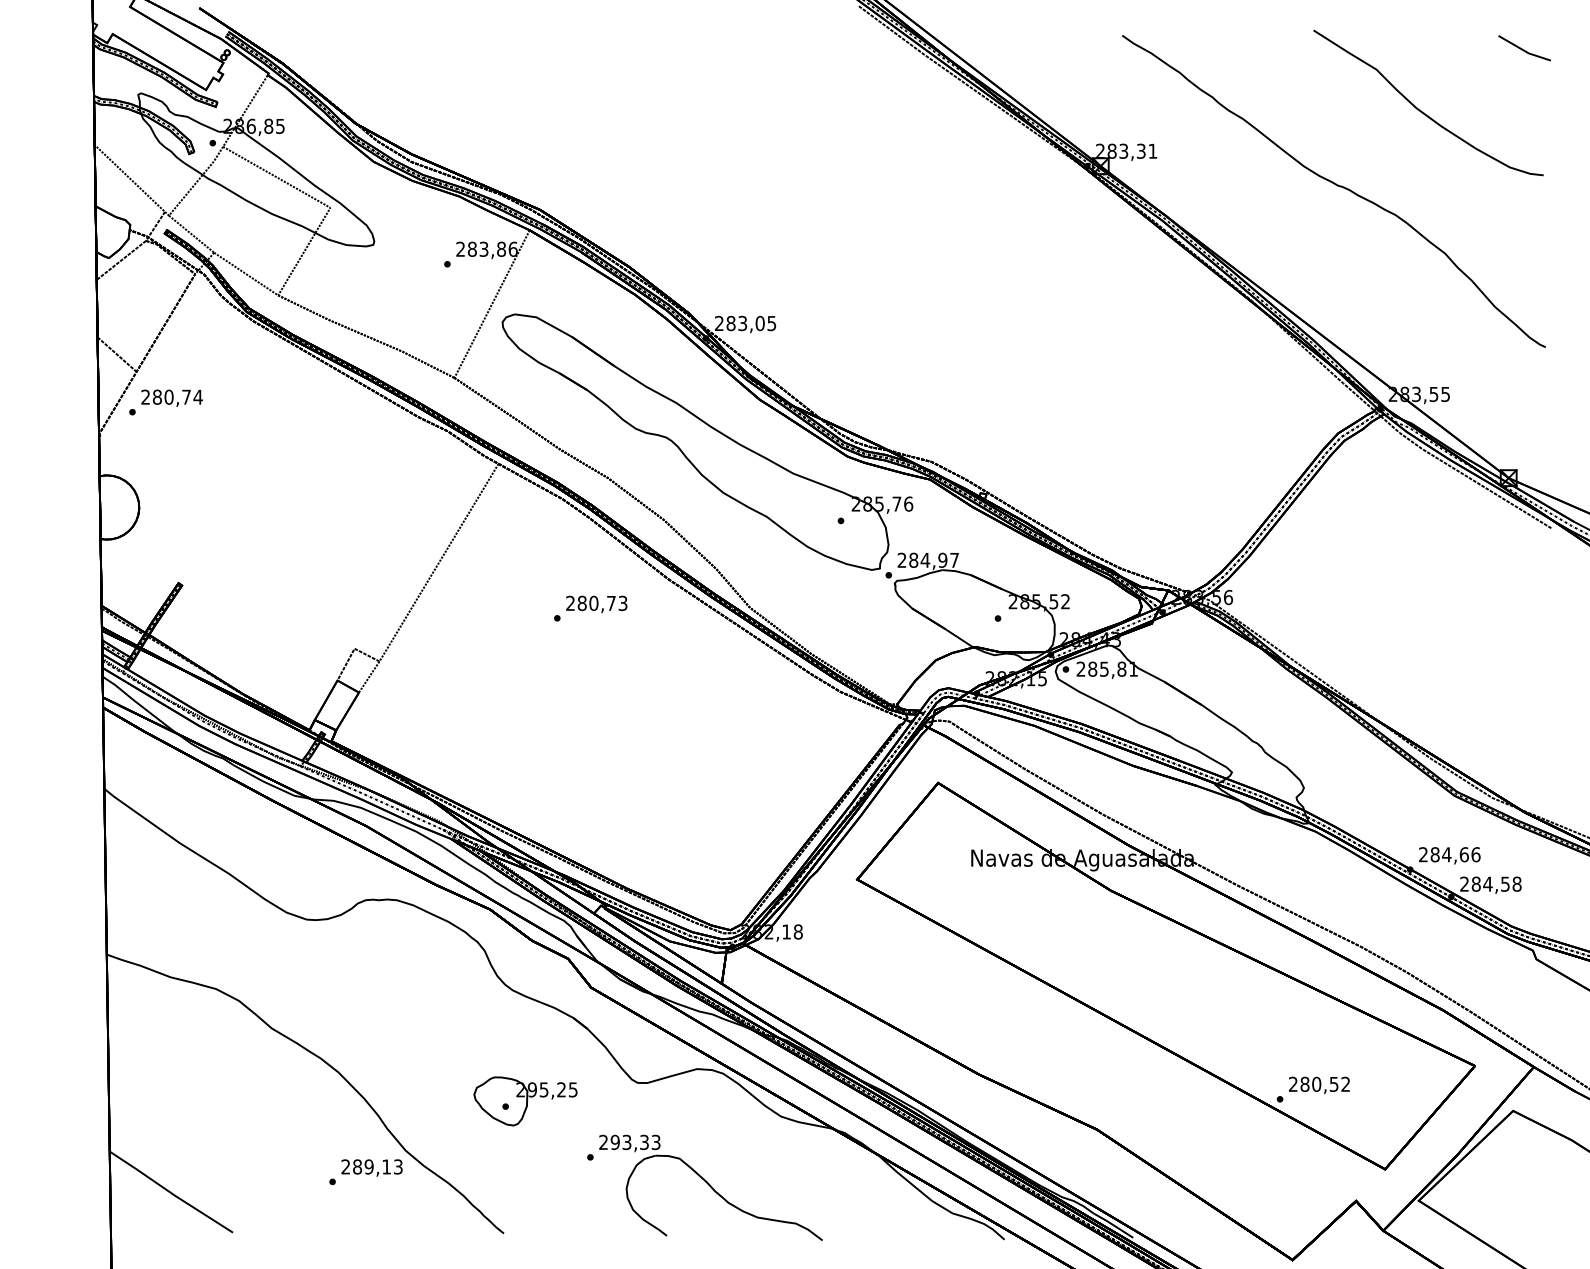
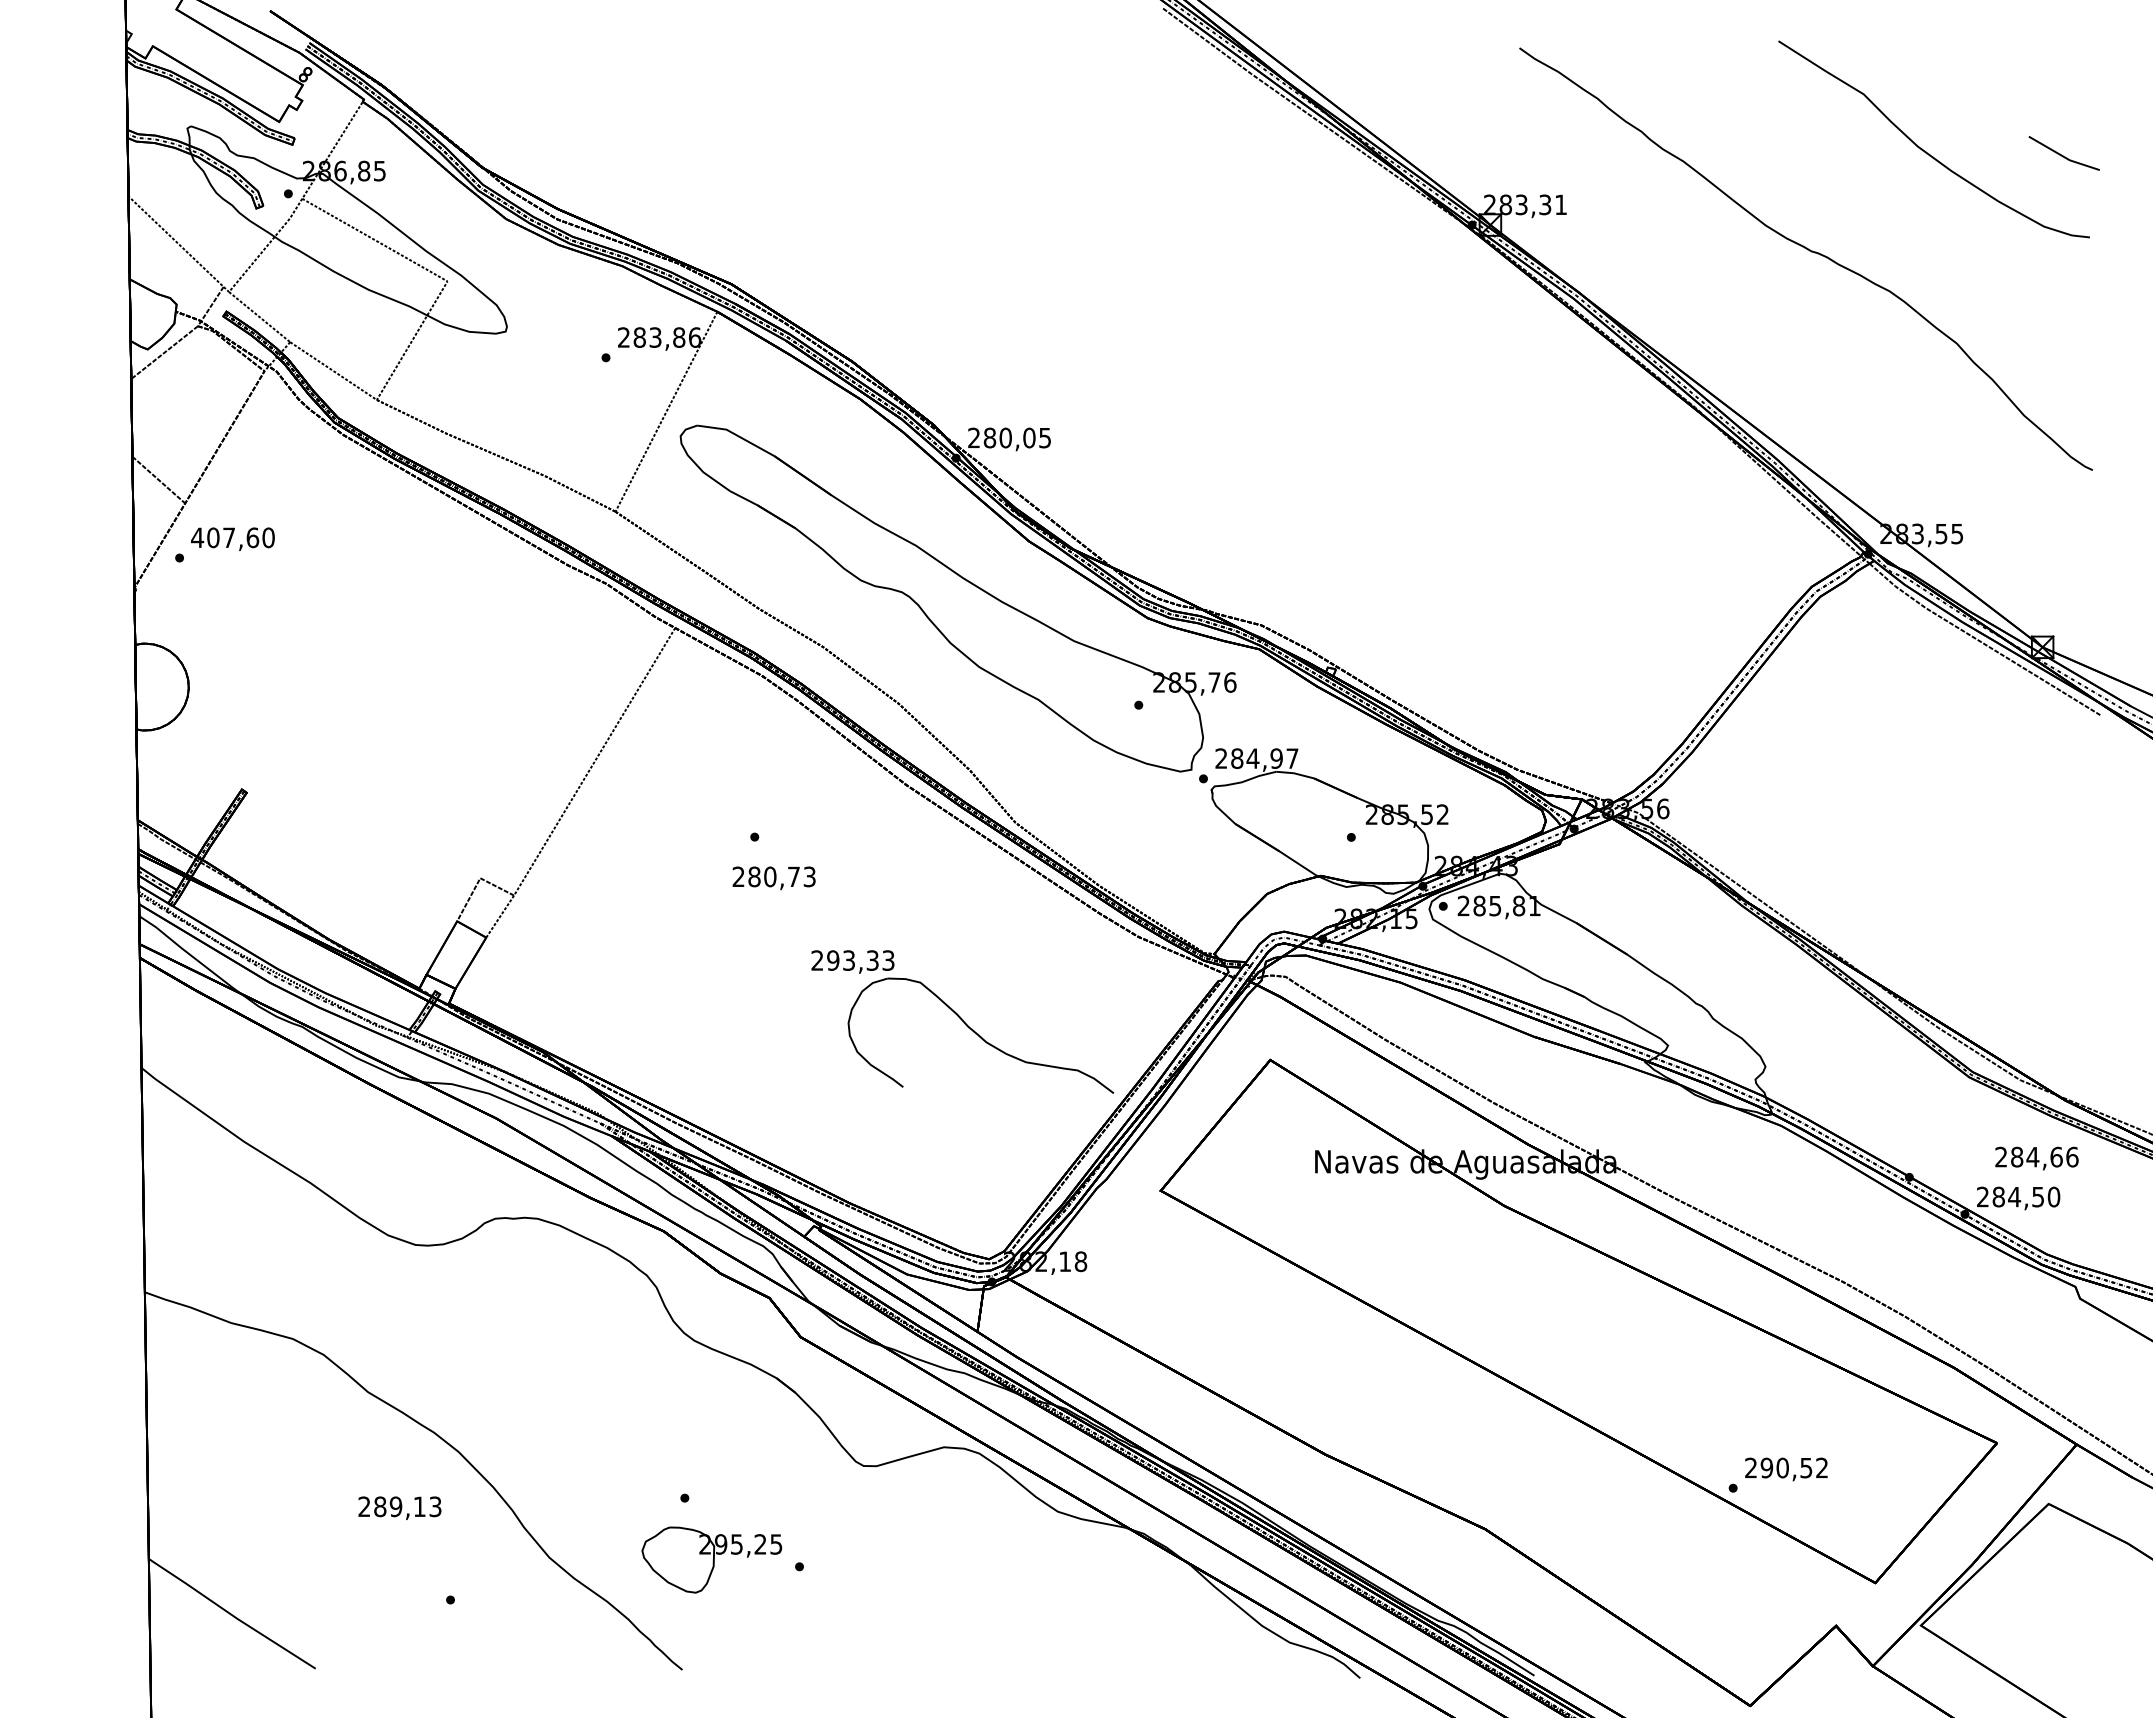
line: (1524, 49) -> (2063, 155), moved
text: (742, 323) -> (1005, 437), 283,05 -> 280,05
text: (172, 397) -> (233, 537), 280,74 -> 407,60
text: (596, 604) -> (773, 878), moved
text: (1449, 855) -> (2036, 1158), moved
text: (1516, 884) -> (2053, 1197), 284,58 -> 284,50
text: (1304, 1083) -> (1766, 1467), 280,52 -> 290,52
part: (525, 1100) -> (711, 1559), moved
text: (371, 1167) -> (399, 1507), moved
part: (710, 1187) -> (962, 1021), moved

